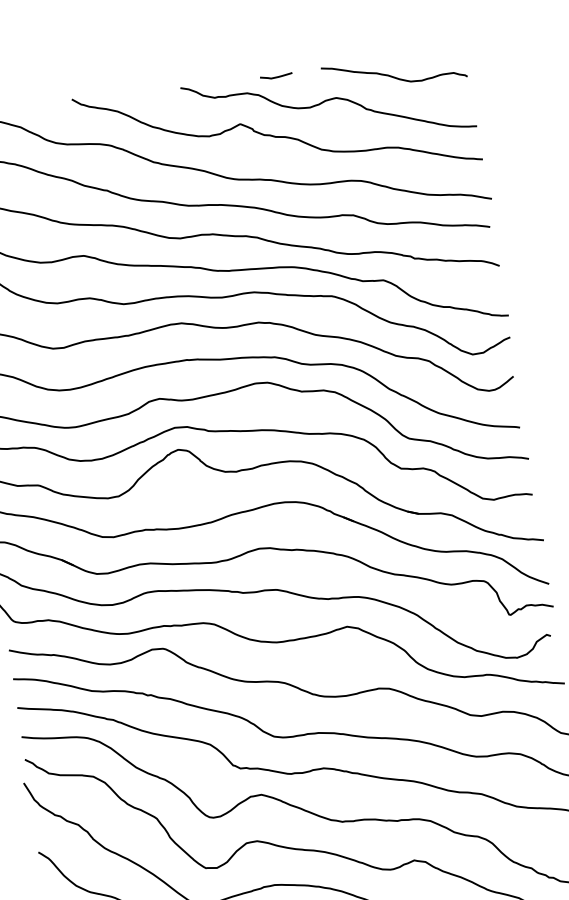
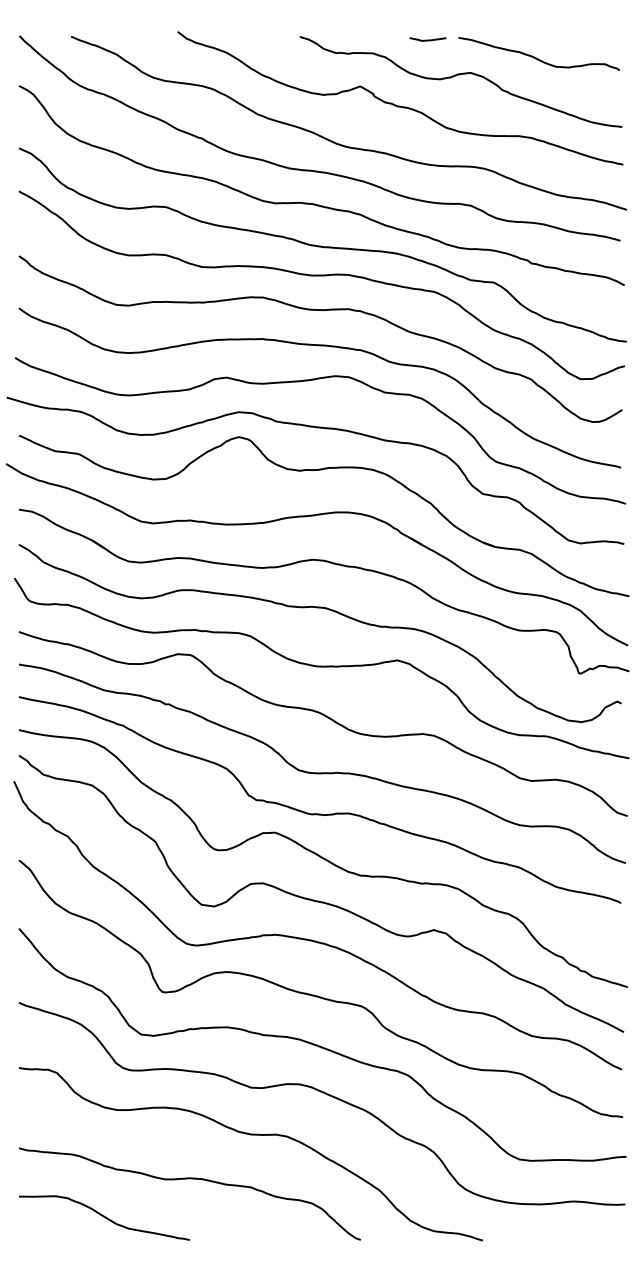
curve: (275, 76) -> (427, 39), moved

